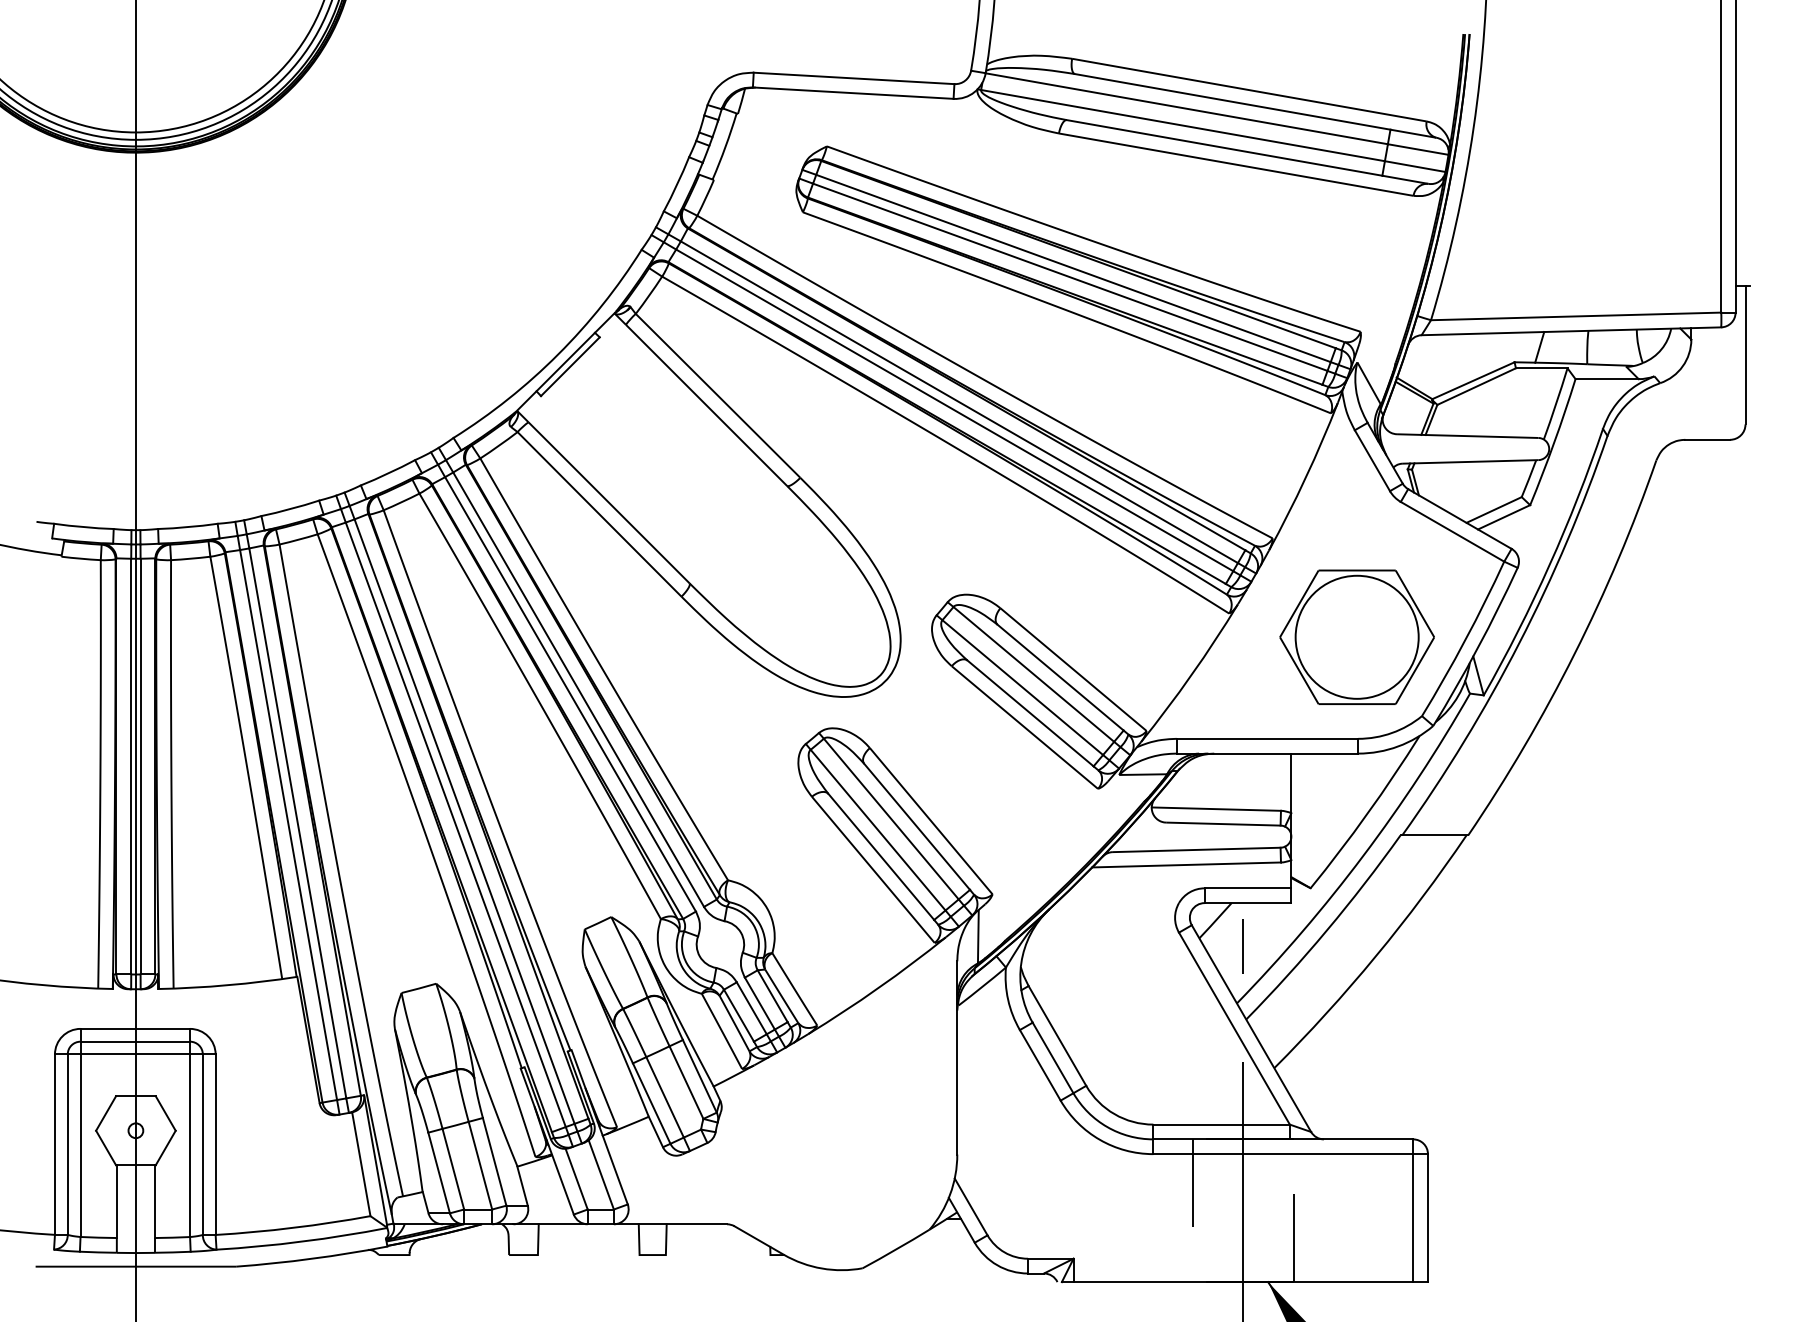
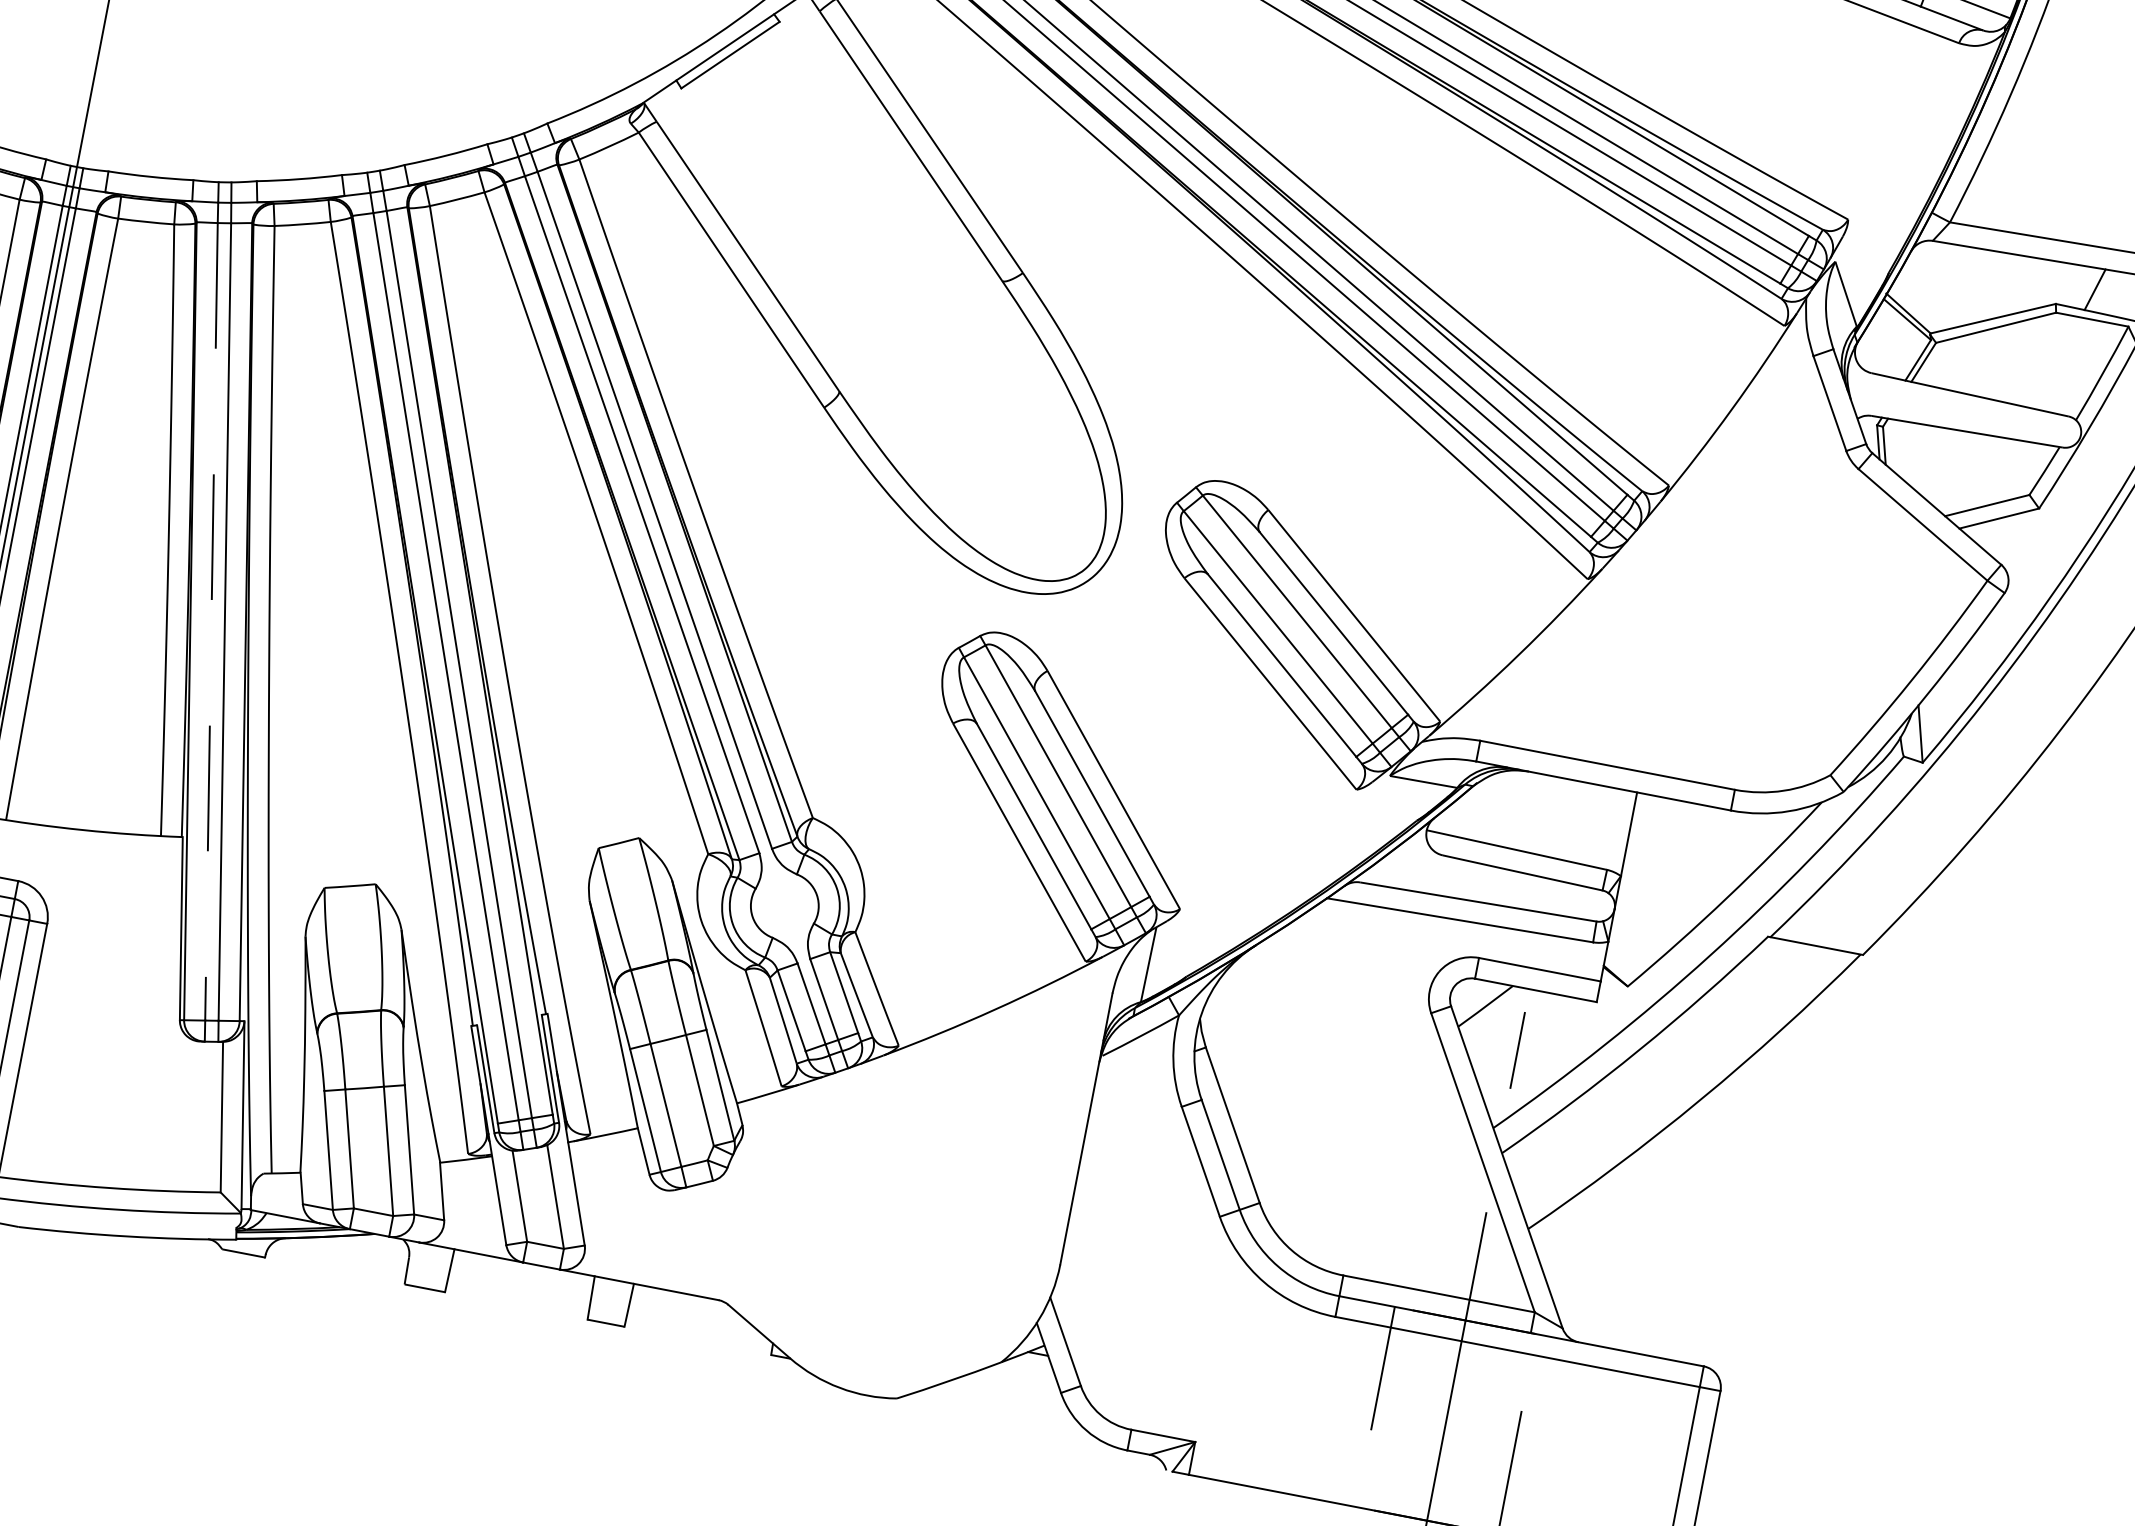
part: (1356, 636) -> (1760, 645), removed
line: (288, 825) -> (211, 622), solid -> dashed

